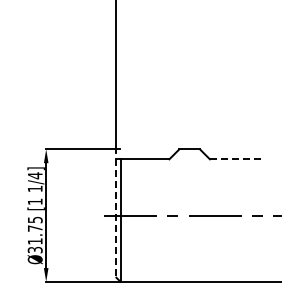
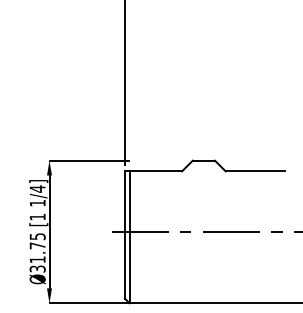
line: (237, 159) -> (255, 171), dashed -> solid
line: (116, 219) -> (125, 236), dashed -> solid

